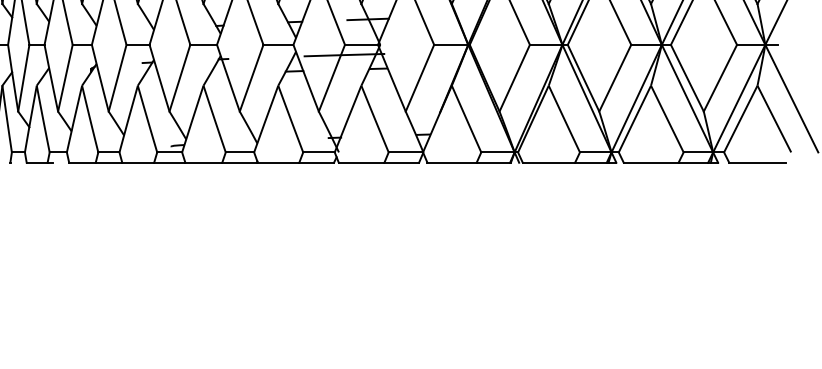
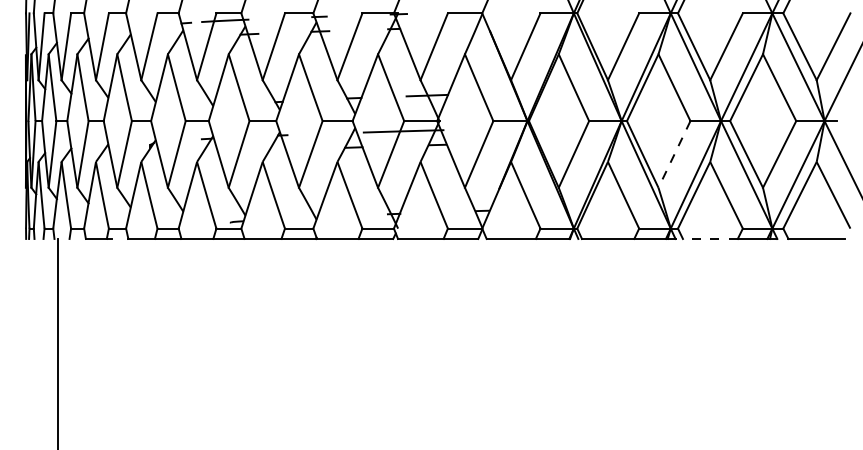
line: (615, 78) -> (674, 154), solid -> dashed
line: (650, 162) -> (709, 238), solid -> dashed

